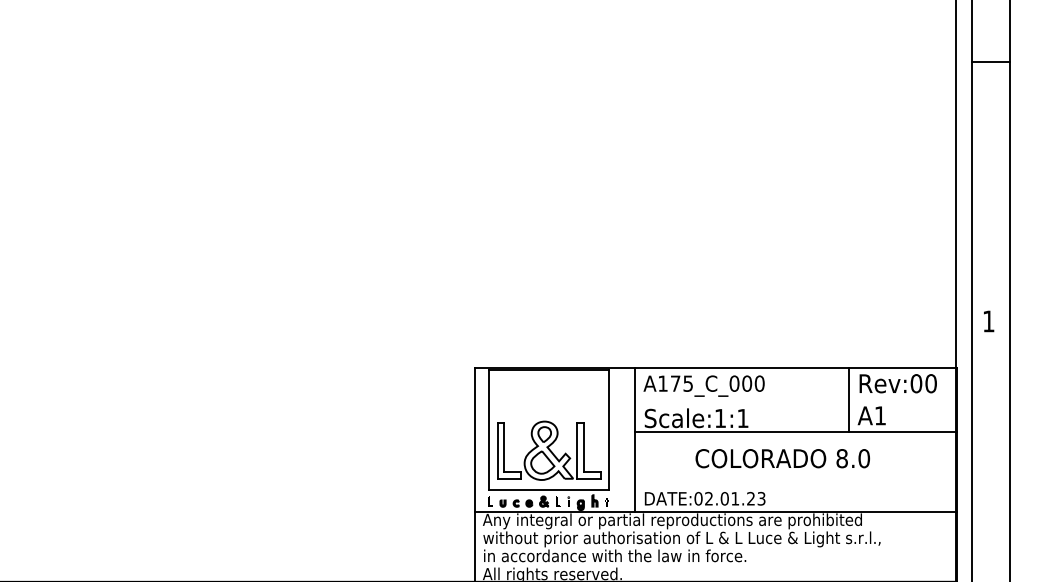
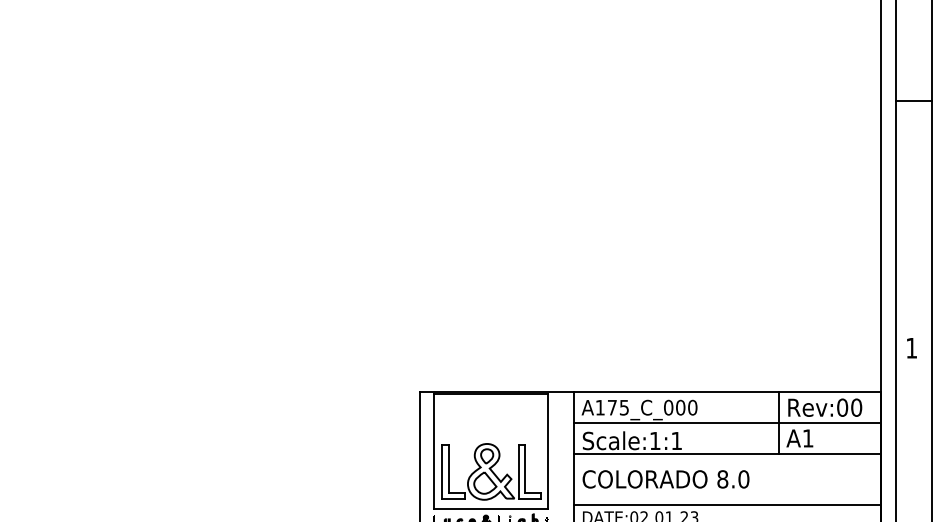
line: (795, 399) -> (726, 422), added
text: (782, 458) -> (665, 479), moved
line: (795, 485) -> (726, 505), added

